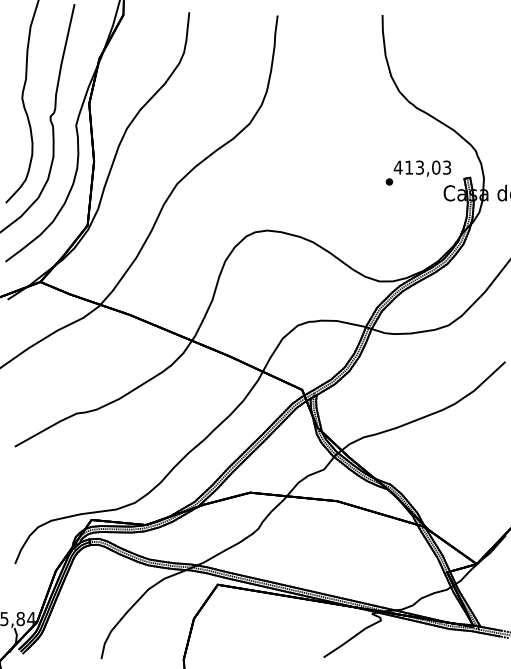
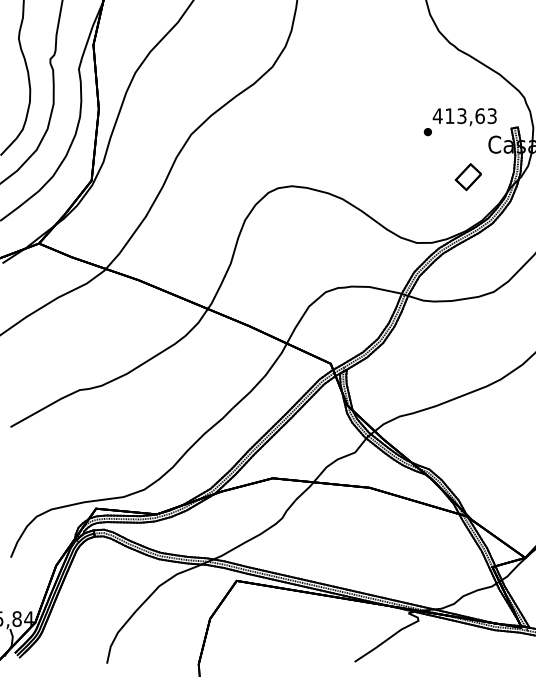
text: (436, 167) -> (480, 115), 413,03 -> 413,63
part: (425, 221) -> (468, 176), added

